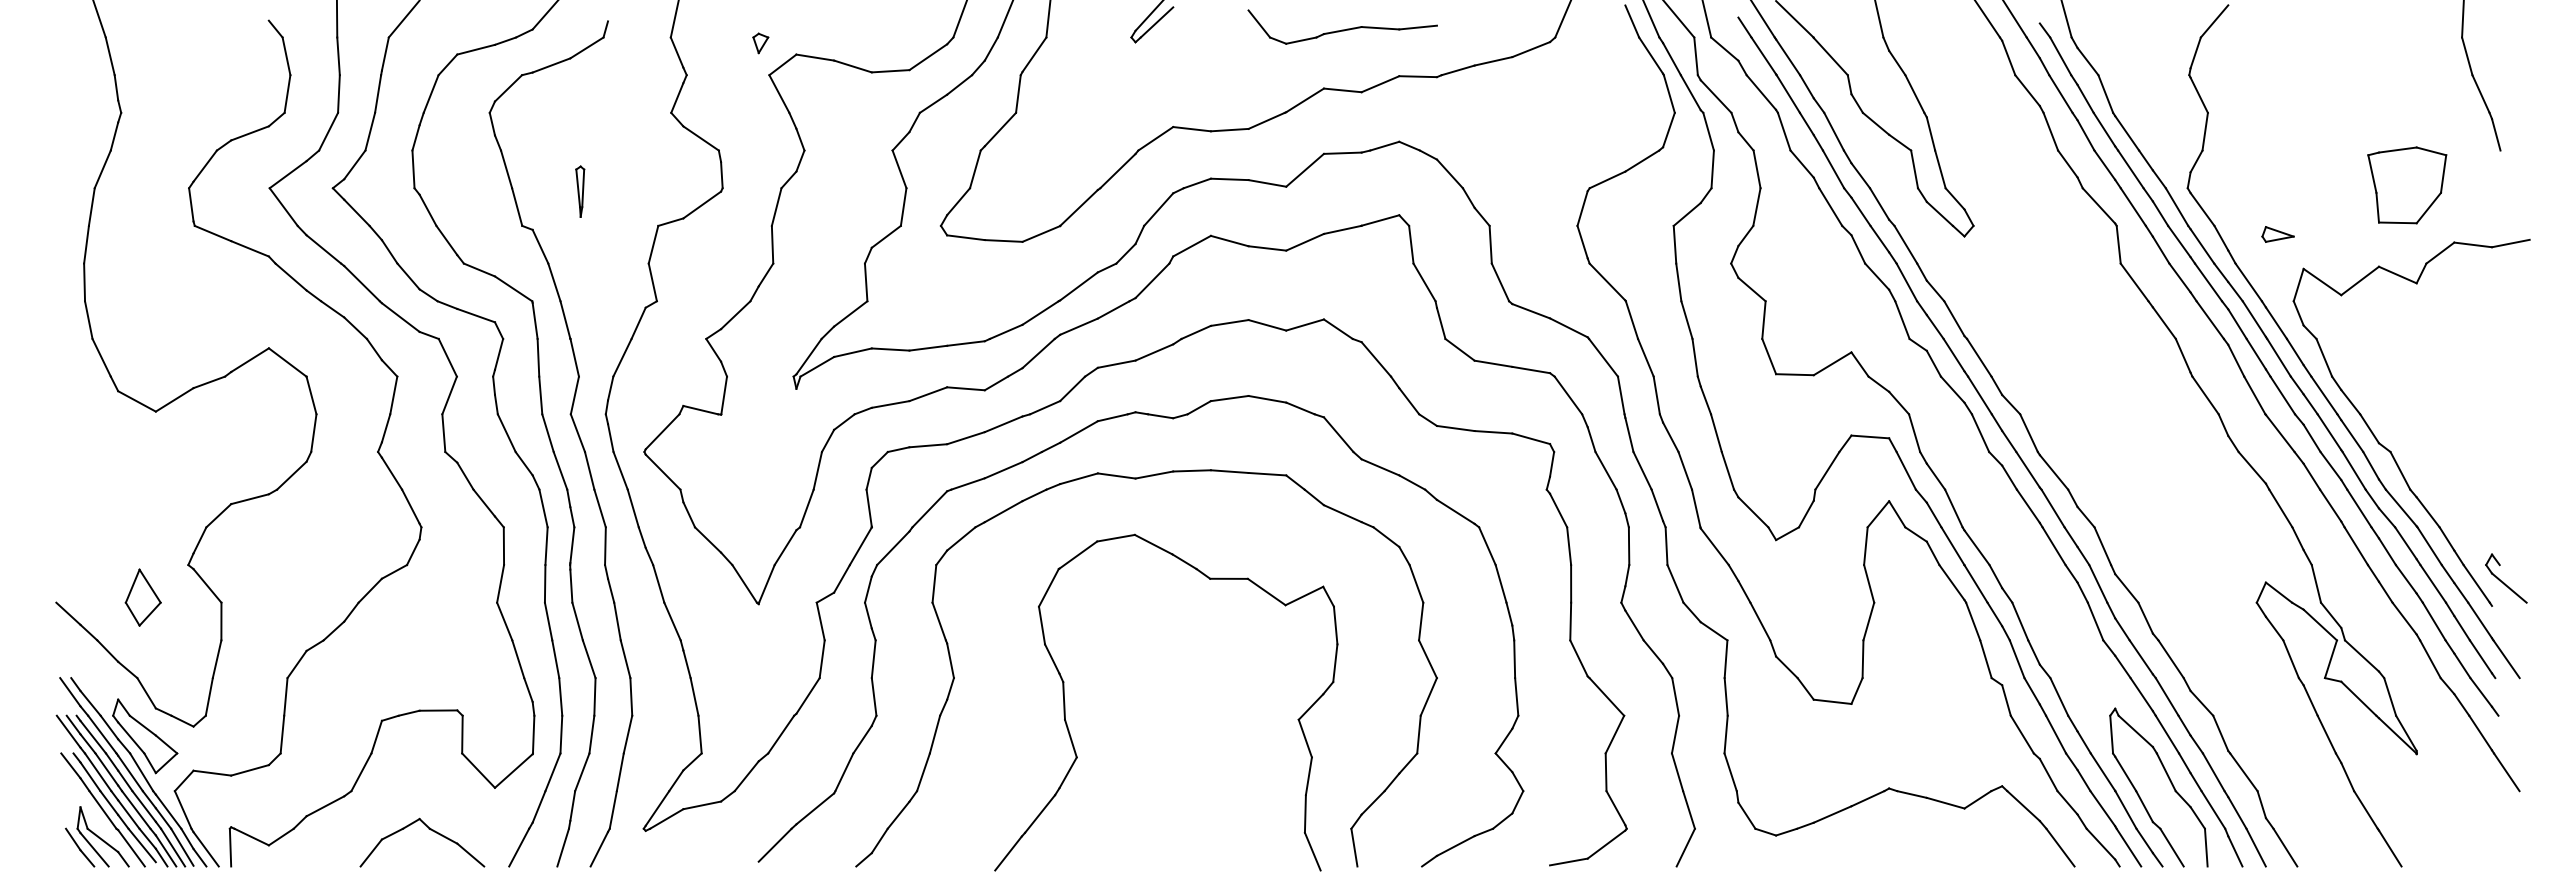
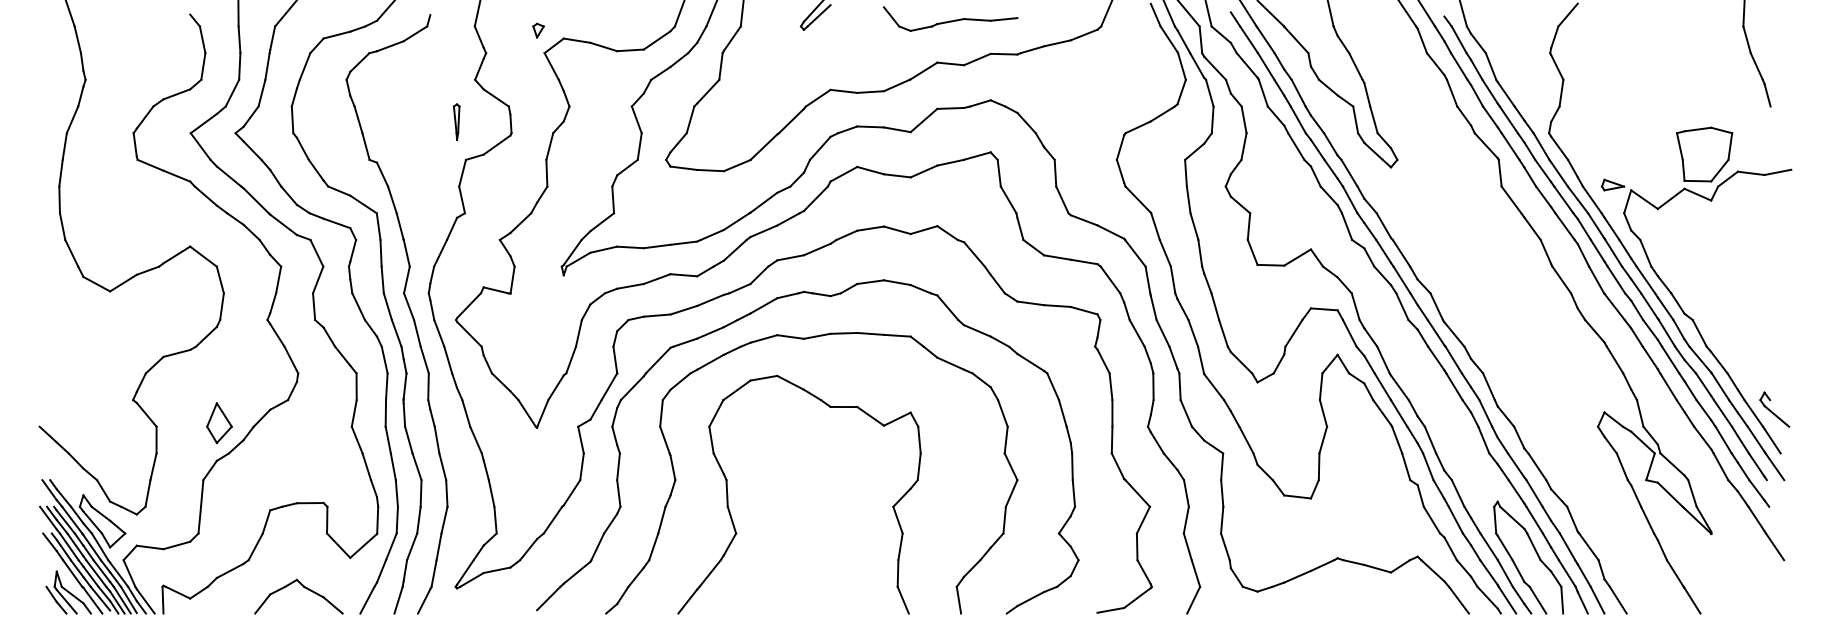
part: (2407, 185) -> (1704, 154), moved
part: (580, 191) -> (456, 122), moved
part: (2277, 234) -> (1612, 185), moved
part: (142, 597) -> (218, 423), moved
line: (2503, 622) -> (1772, 440), added
part: (1070, 733) -> (731, 516), moved

